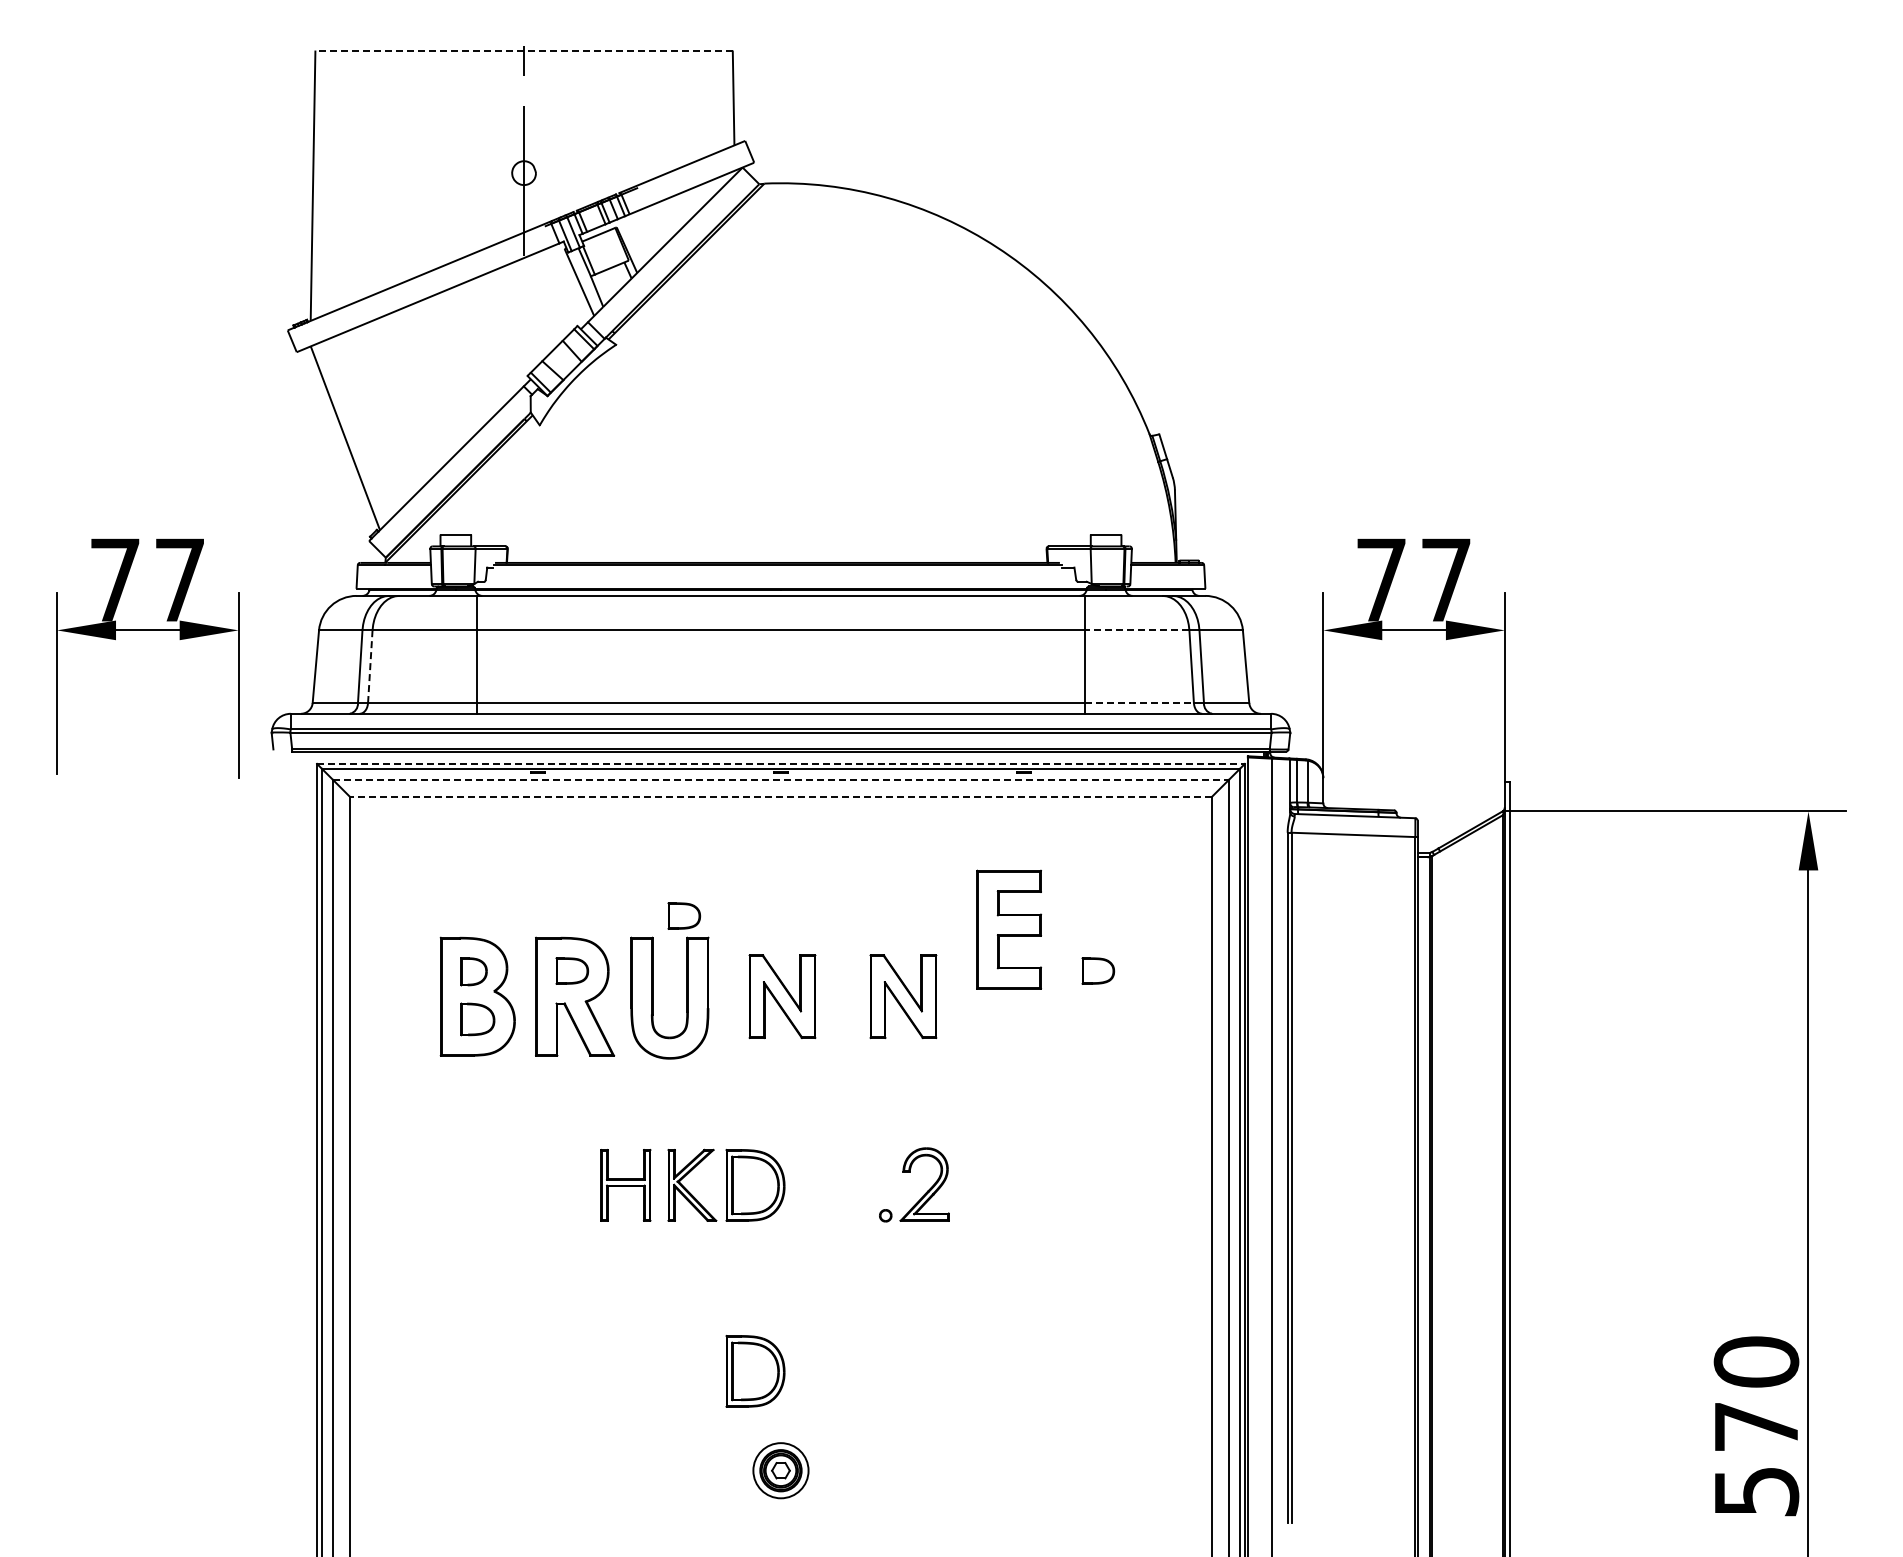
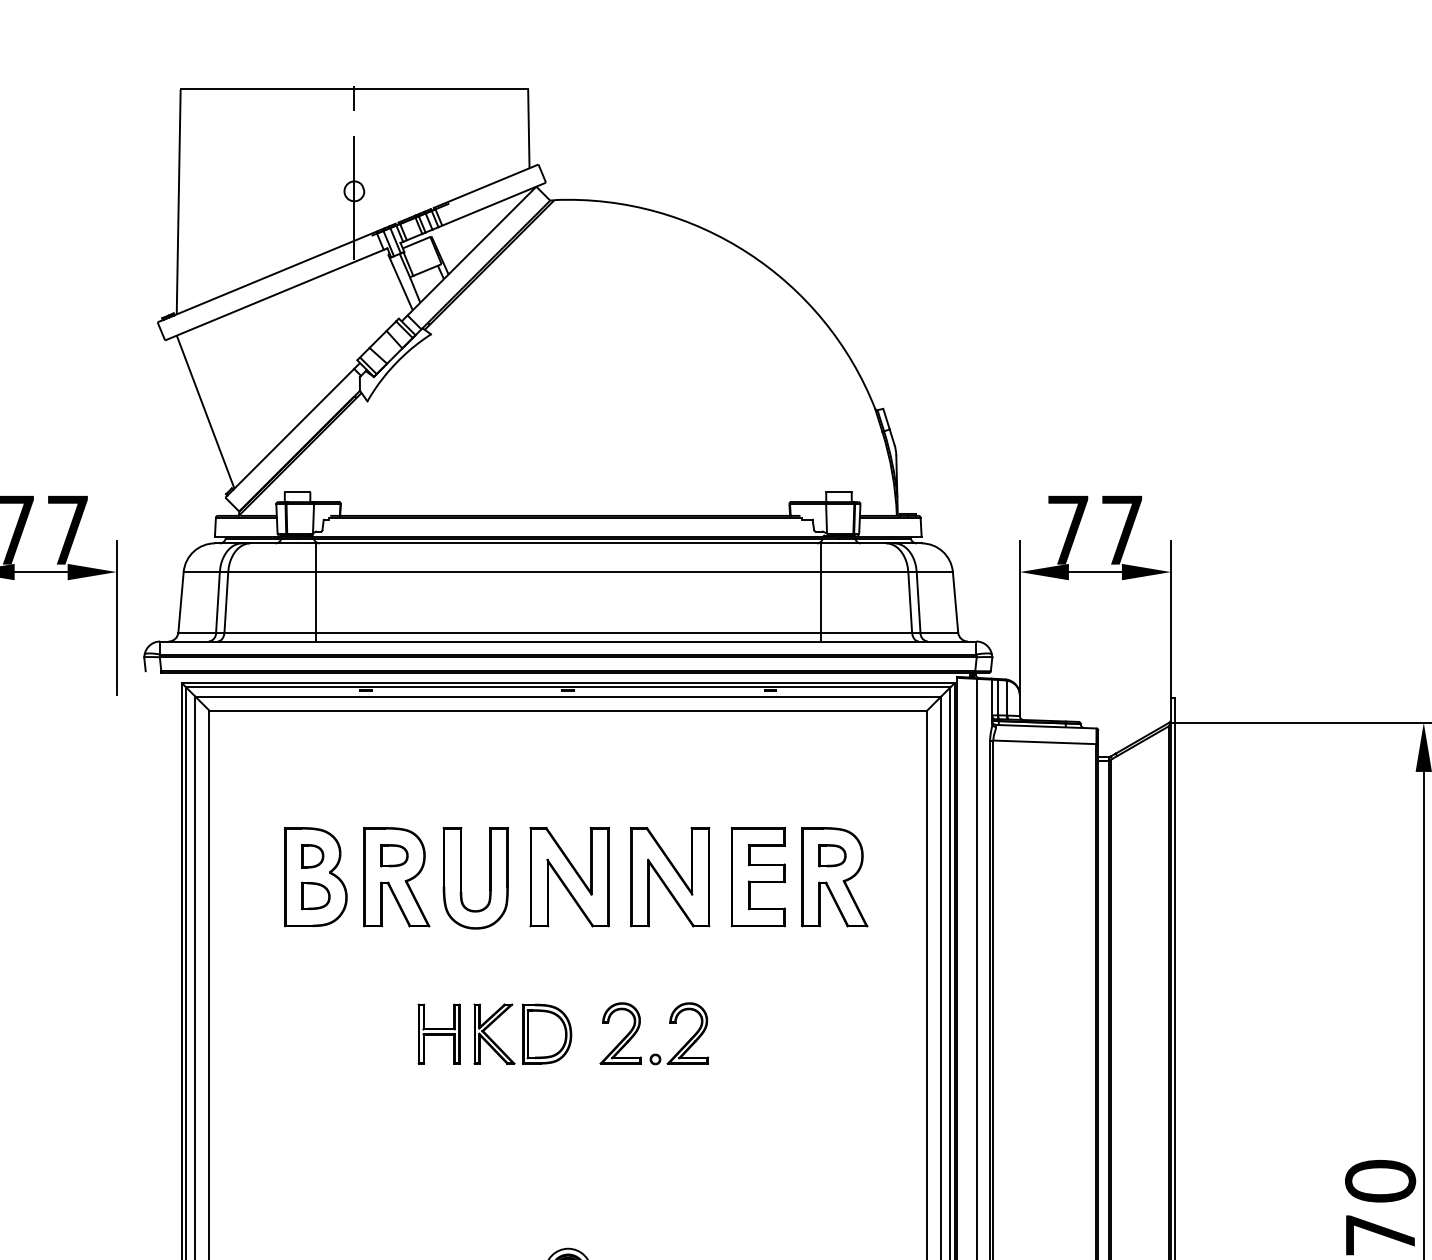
line: (524, 50) -> (354, 89), dashed -> solid
line: (1136, 630) -> (864, 572), dashed -> solid
line: (370, 666) -> (226, 602), dashed -> solid
line: (1139, 703) -> (866, 632), dashed -> solid
line: (780, 763) -> (567, 682), dashed -> solid
line: (780, 780) -> (567, 697), dashed -> solid
line: (780, 796) -> (567, 710), dashed -> solid
part: (684, 915) -> (487, 809), removed
part: (1008, 929) -> (757, 876), moved
part: (782, 996) -> (569, 876), size x1.43
part: (903, 996) -> (670, 876), size x1.43
part: (1101, 996) -> (835, 876), added
part: (848, 1188) -> (624, 1036), added
part: (755, 1371) -> (547, 1189), removed

